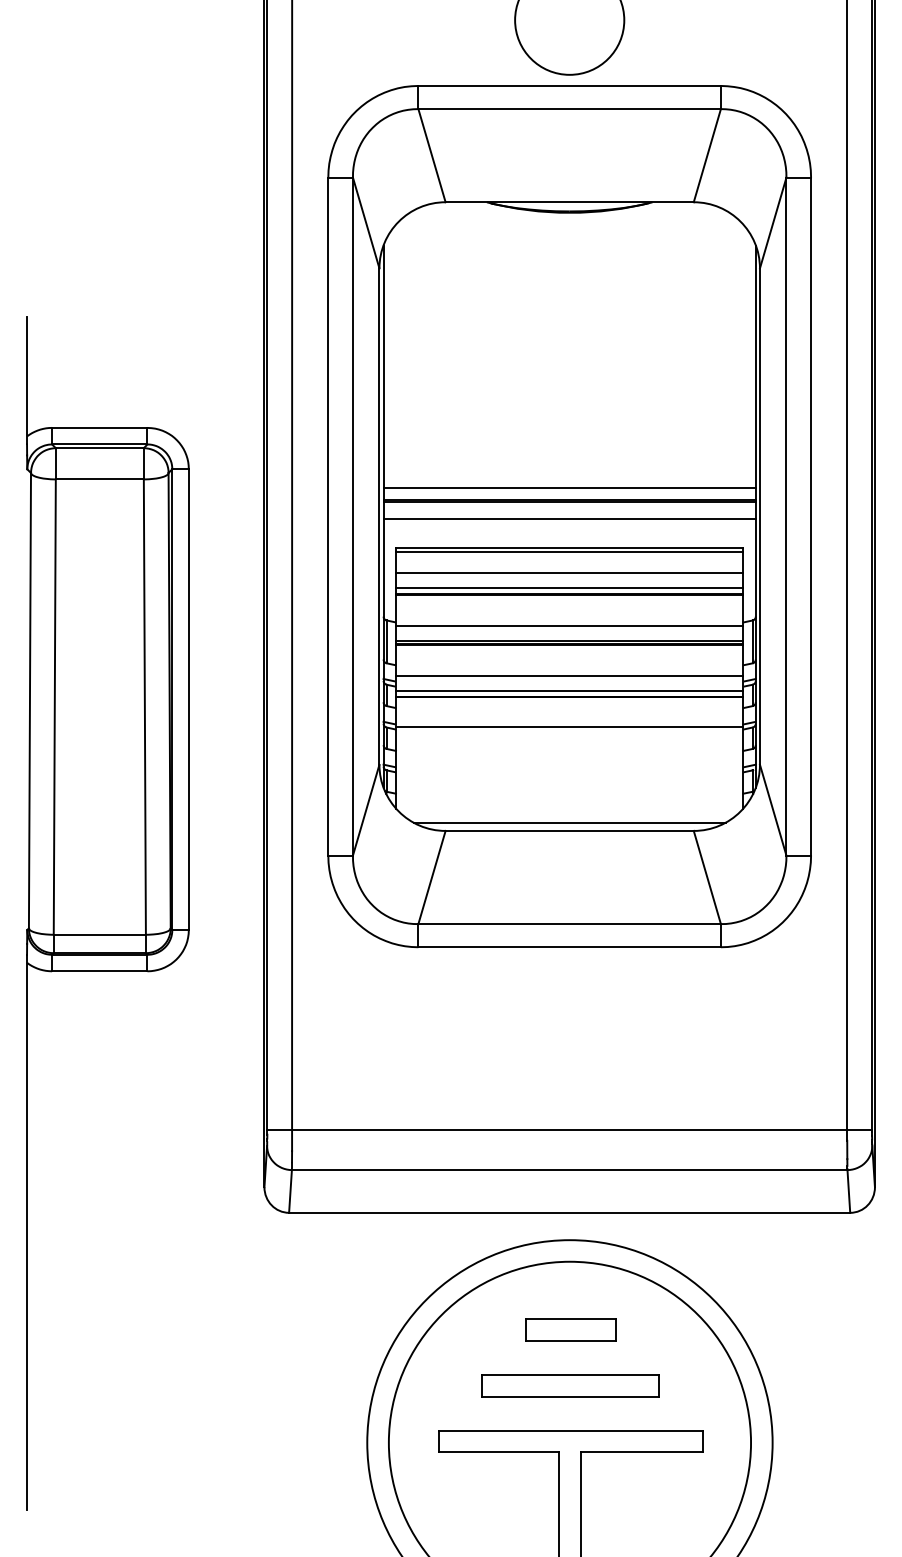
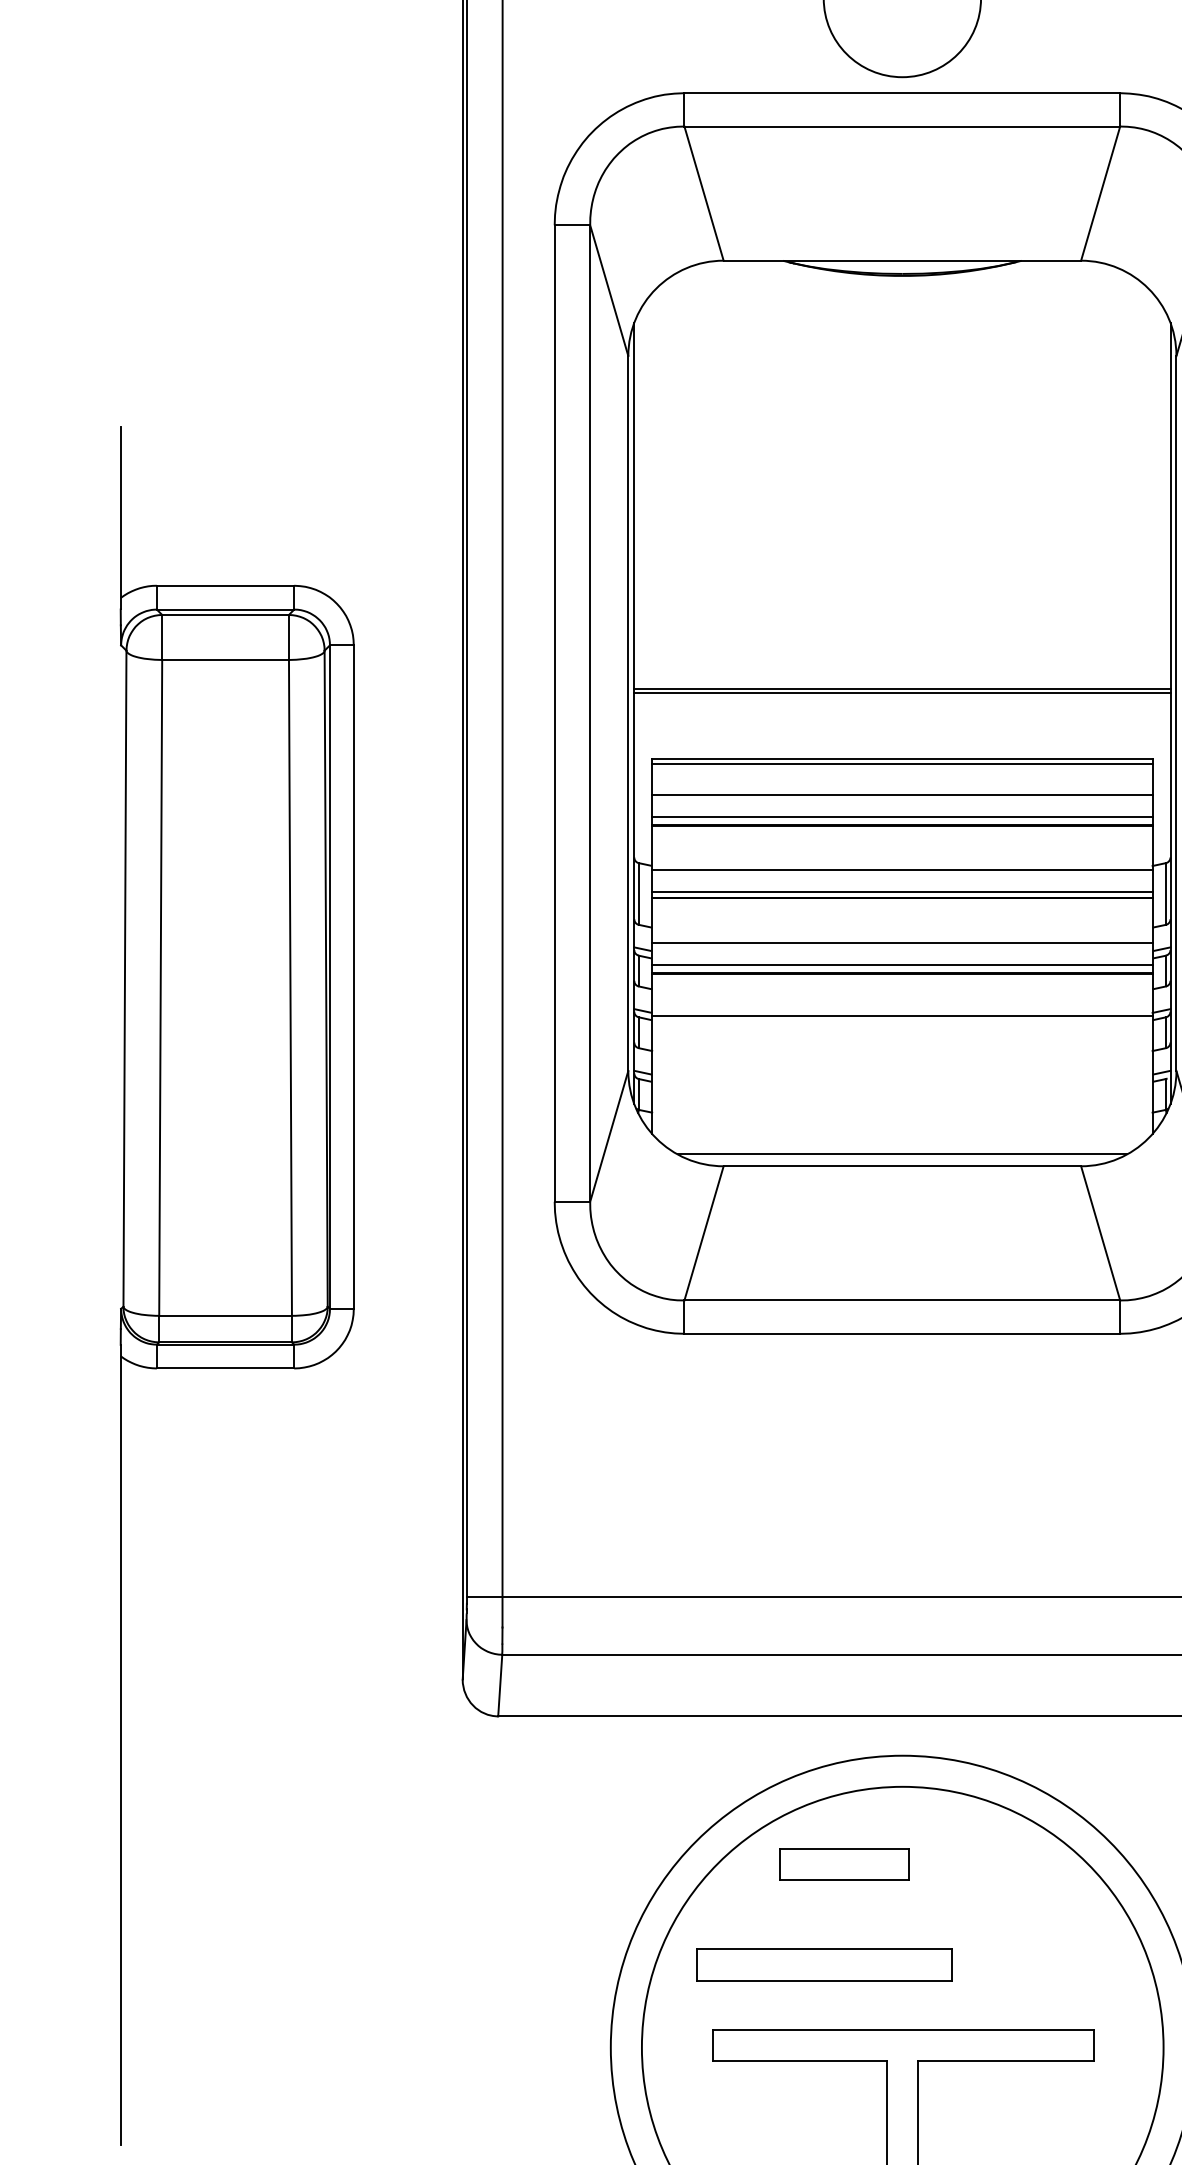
line: (569, 487) -> (902, 671), removed
line: (569, 518) -> (902, 716), removed
part: (570, 1329) -> (844, 1864), moved
part: (570, 1385) -> (824, 1965), moved

